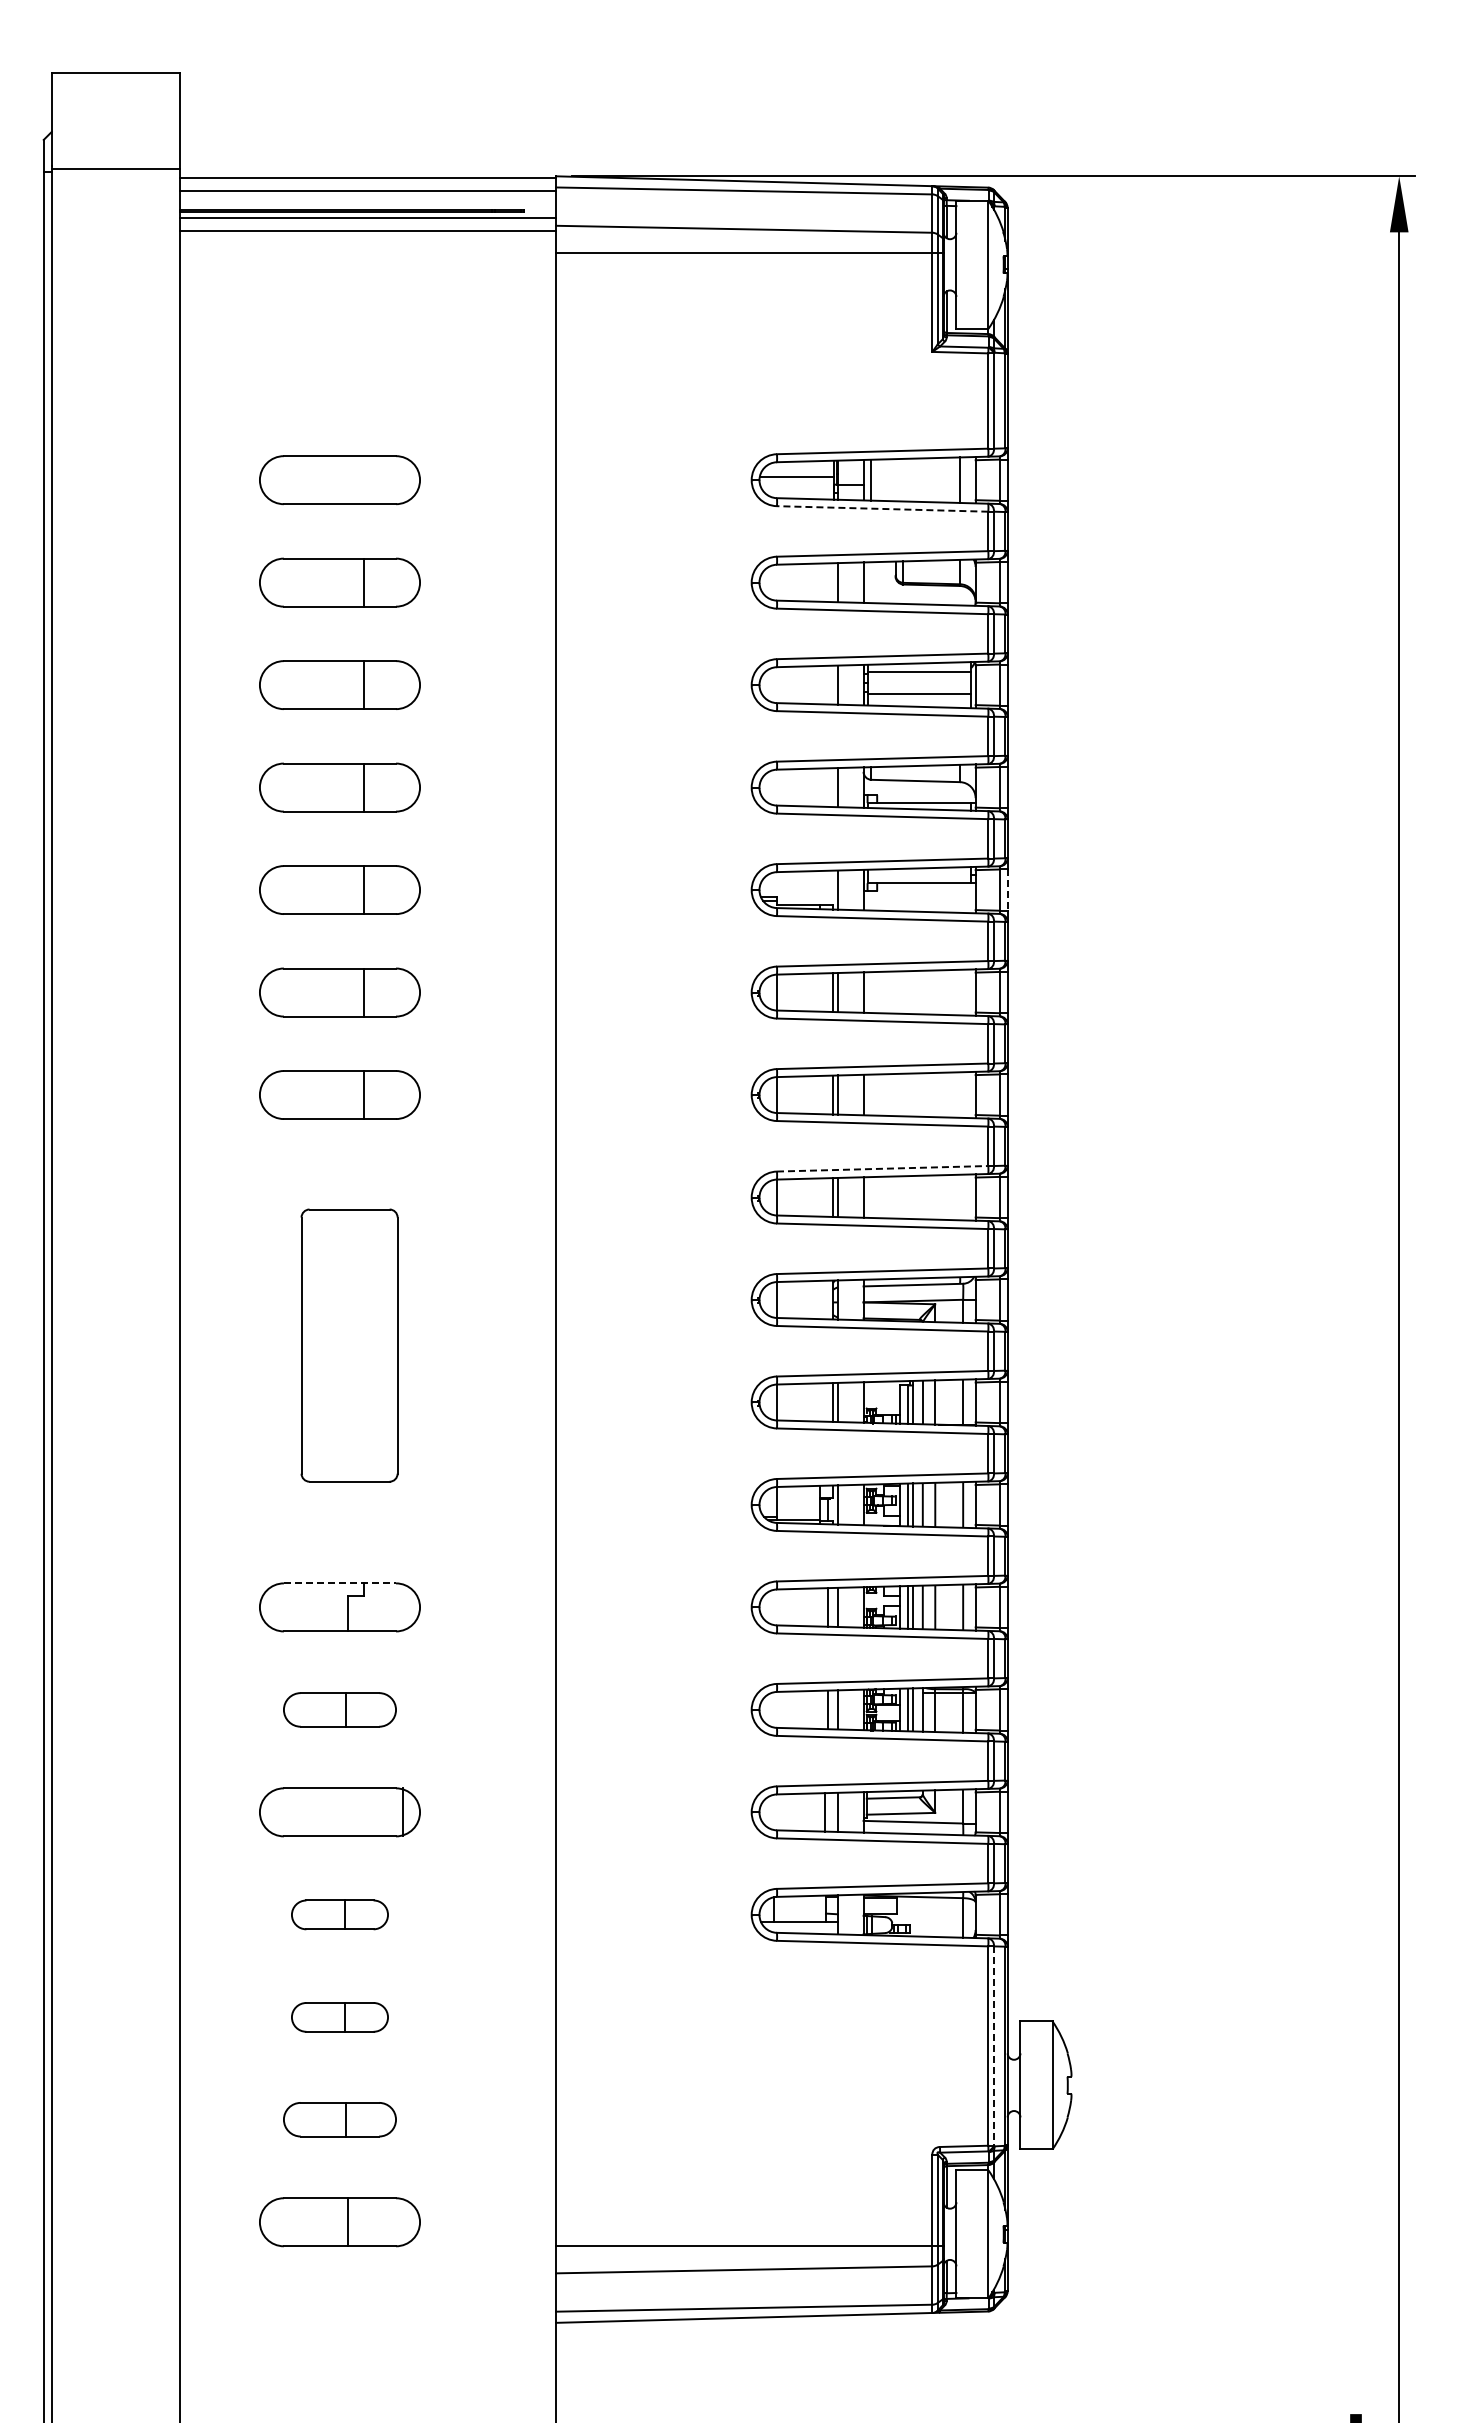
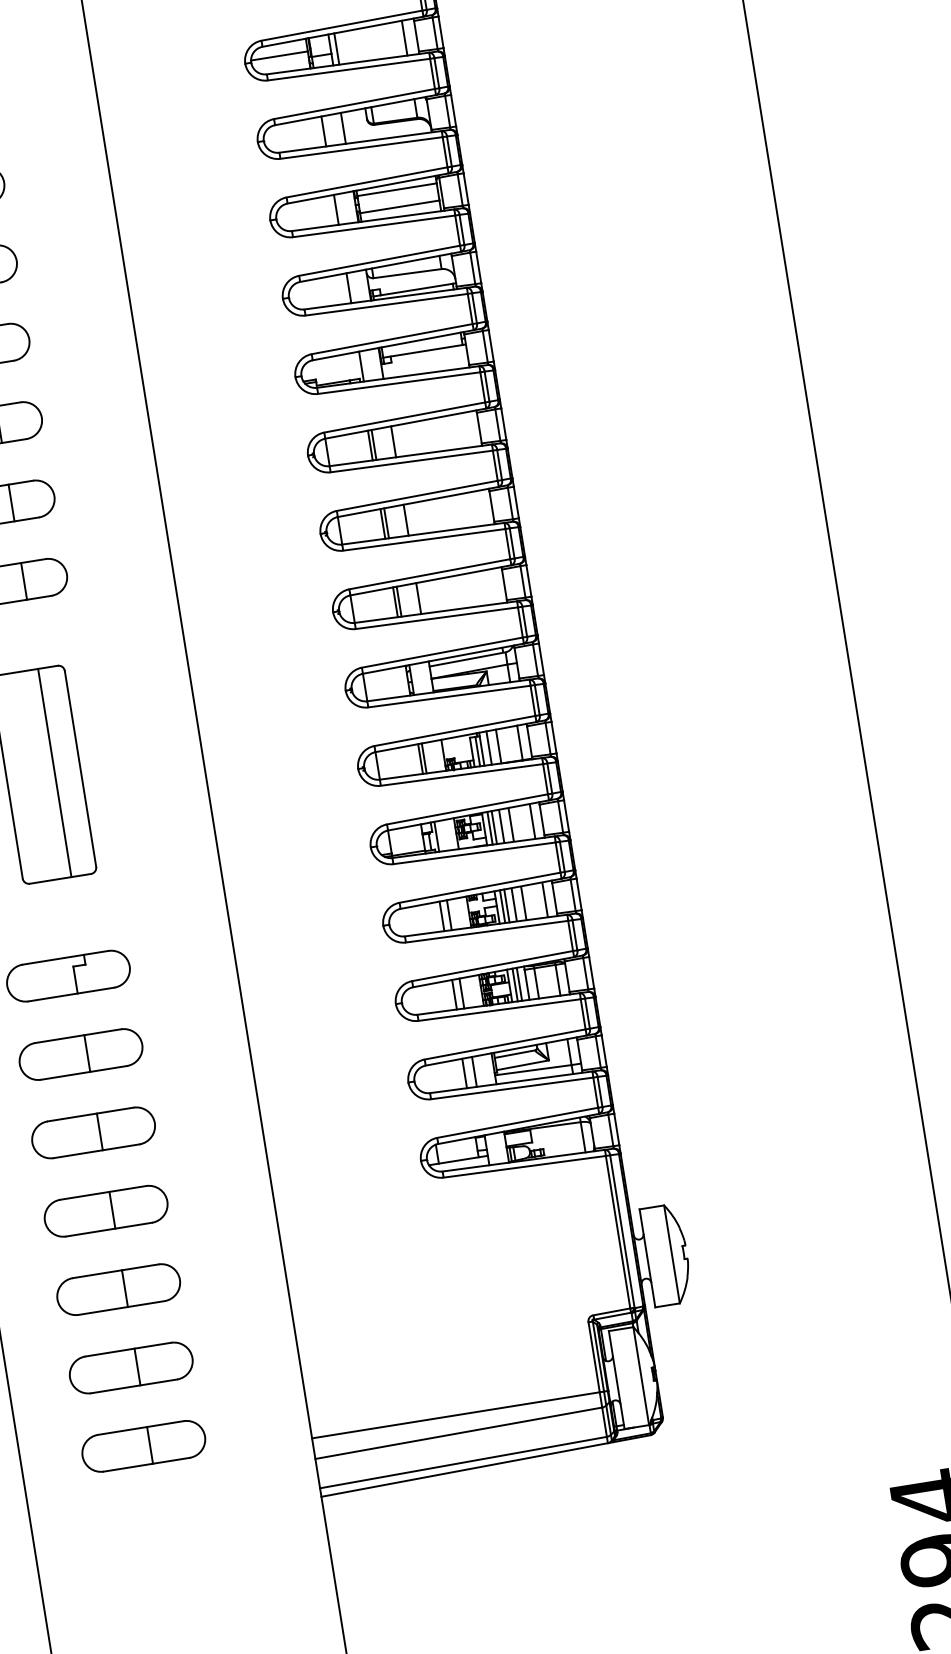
line: (882, 508) -> (348, 69), dashed -> solid
line: (1007, 890) -> (491, 346), dashed -> solid
line: (882, 1168) -> (429, 574), dashed -> solid
line: (363, 1345) -> (54, 772), added
line: (340, 1583) -> (65, 957), dashed -> solid
part: (339, 1709) -> (80, 1054), size x1.43
line: (403, 1812) -> (100, 1131), moved
part: (339, 1914) -> (105, 1211), size x1.67
part: (339, 2017) -> (118, 1289), size x1.67
line: (993, 2046) -> (622, 1231), dashed -> solid
part: (339, 2119) -> (130, 1367), size x1.43

